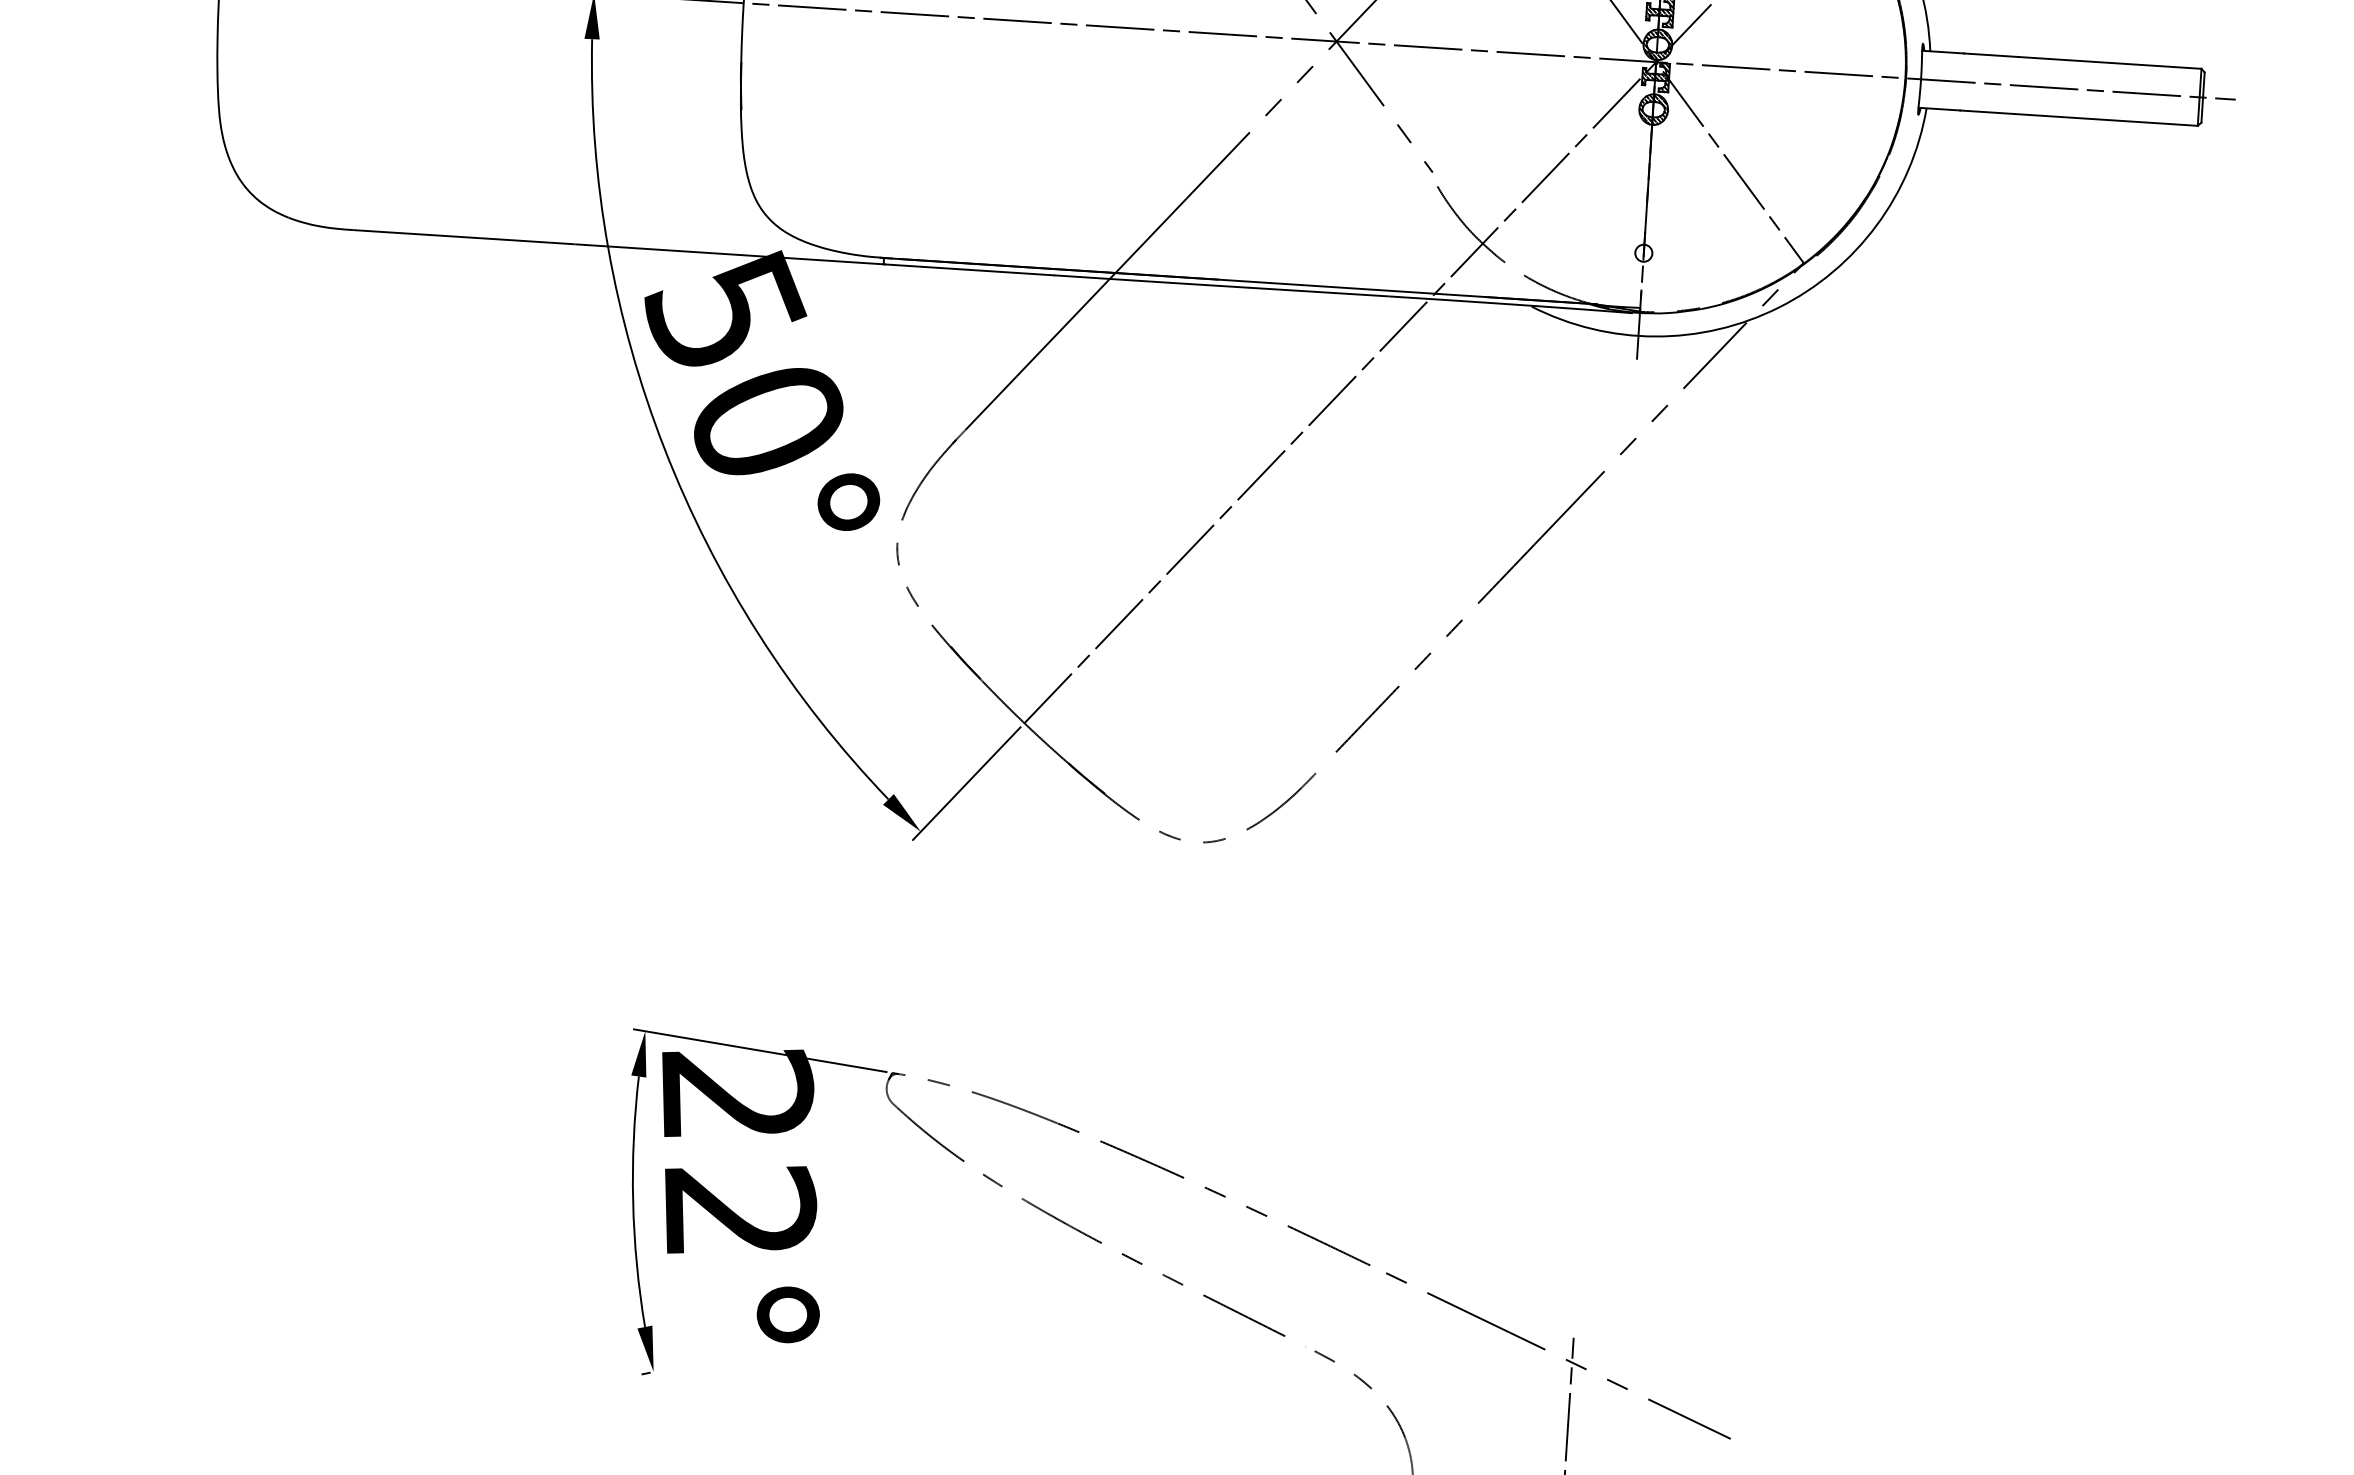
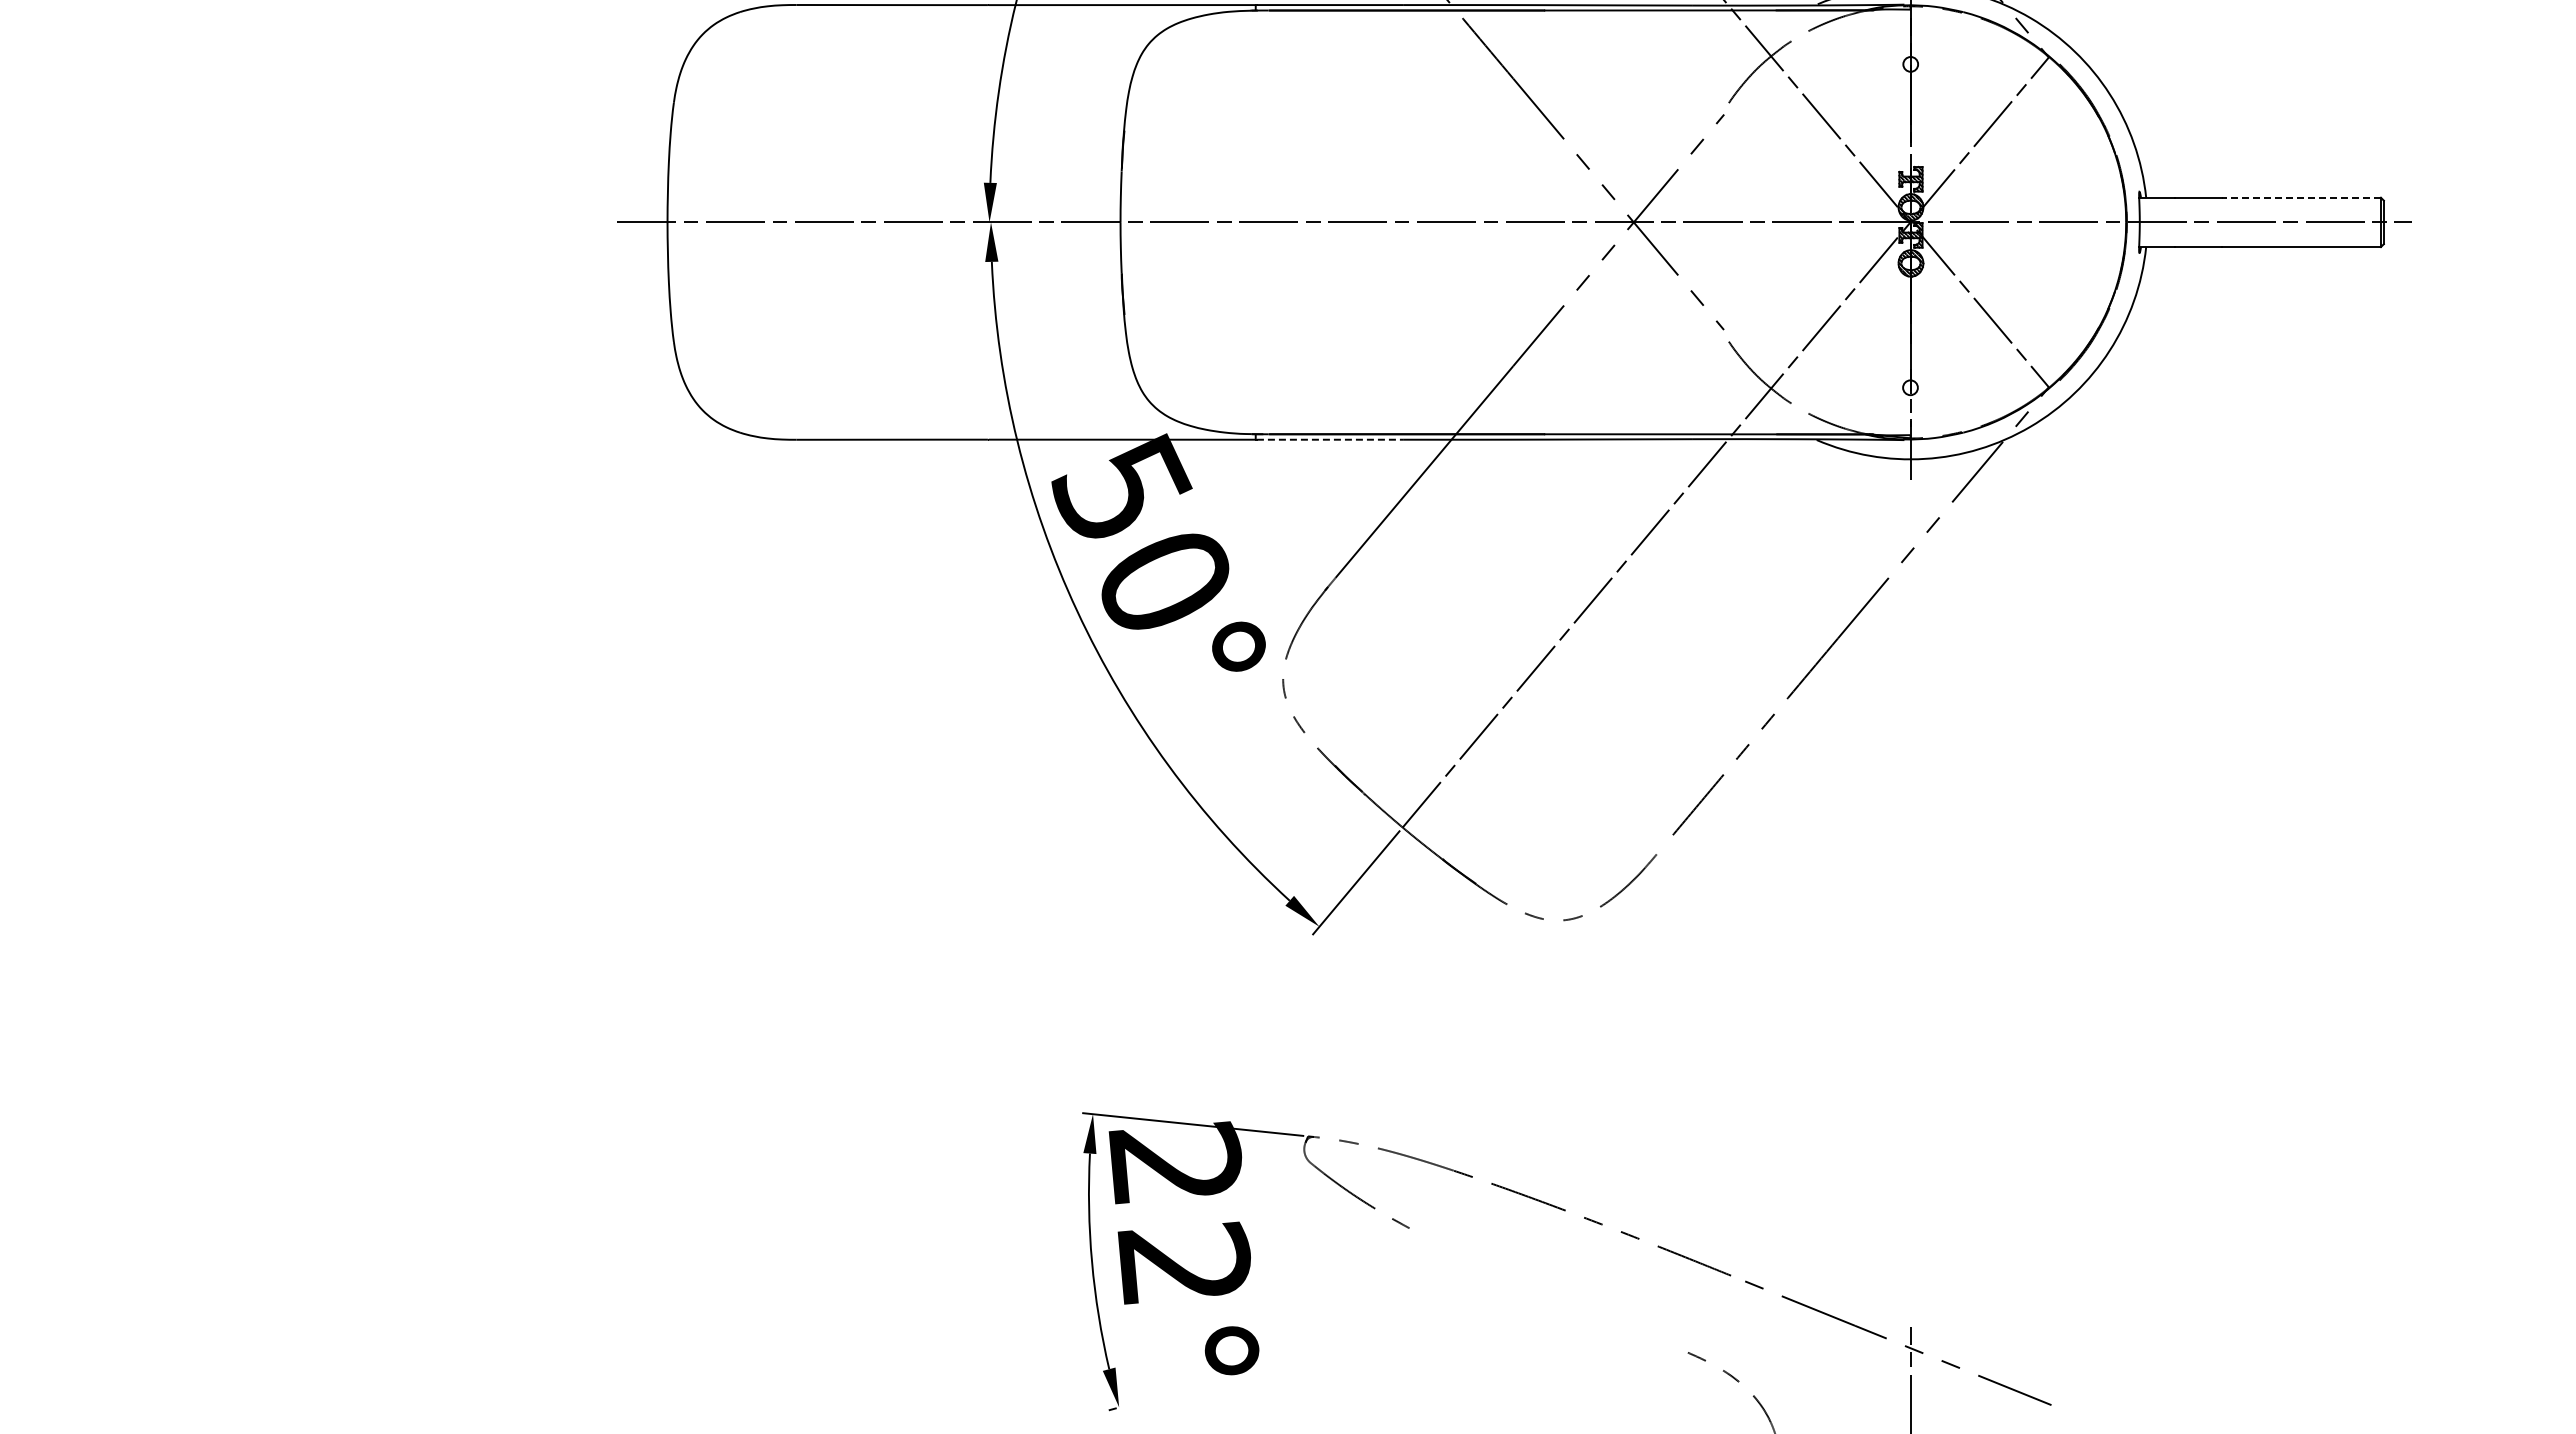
line: (2109, 62) -> (2301, 197), solid -> dashed
line: (970, 269) -> (1330, 439), solid -> dashed
curve: (1163, 1273) -> (1553, 1294), removed

